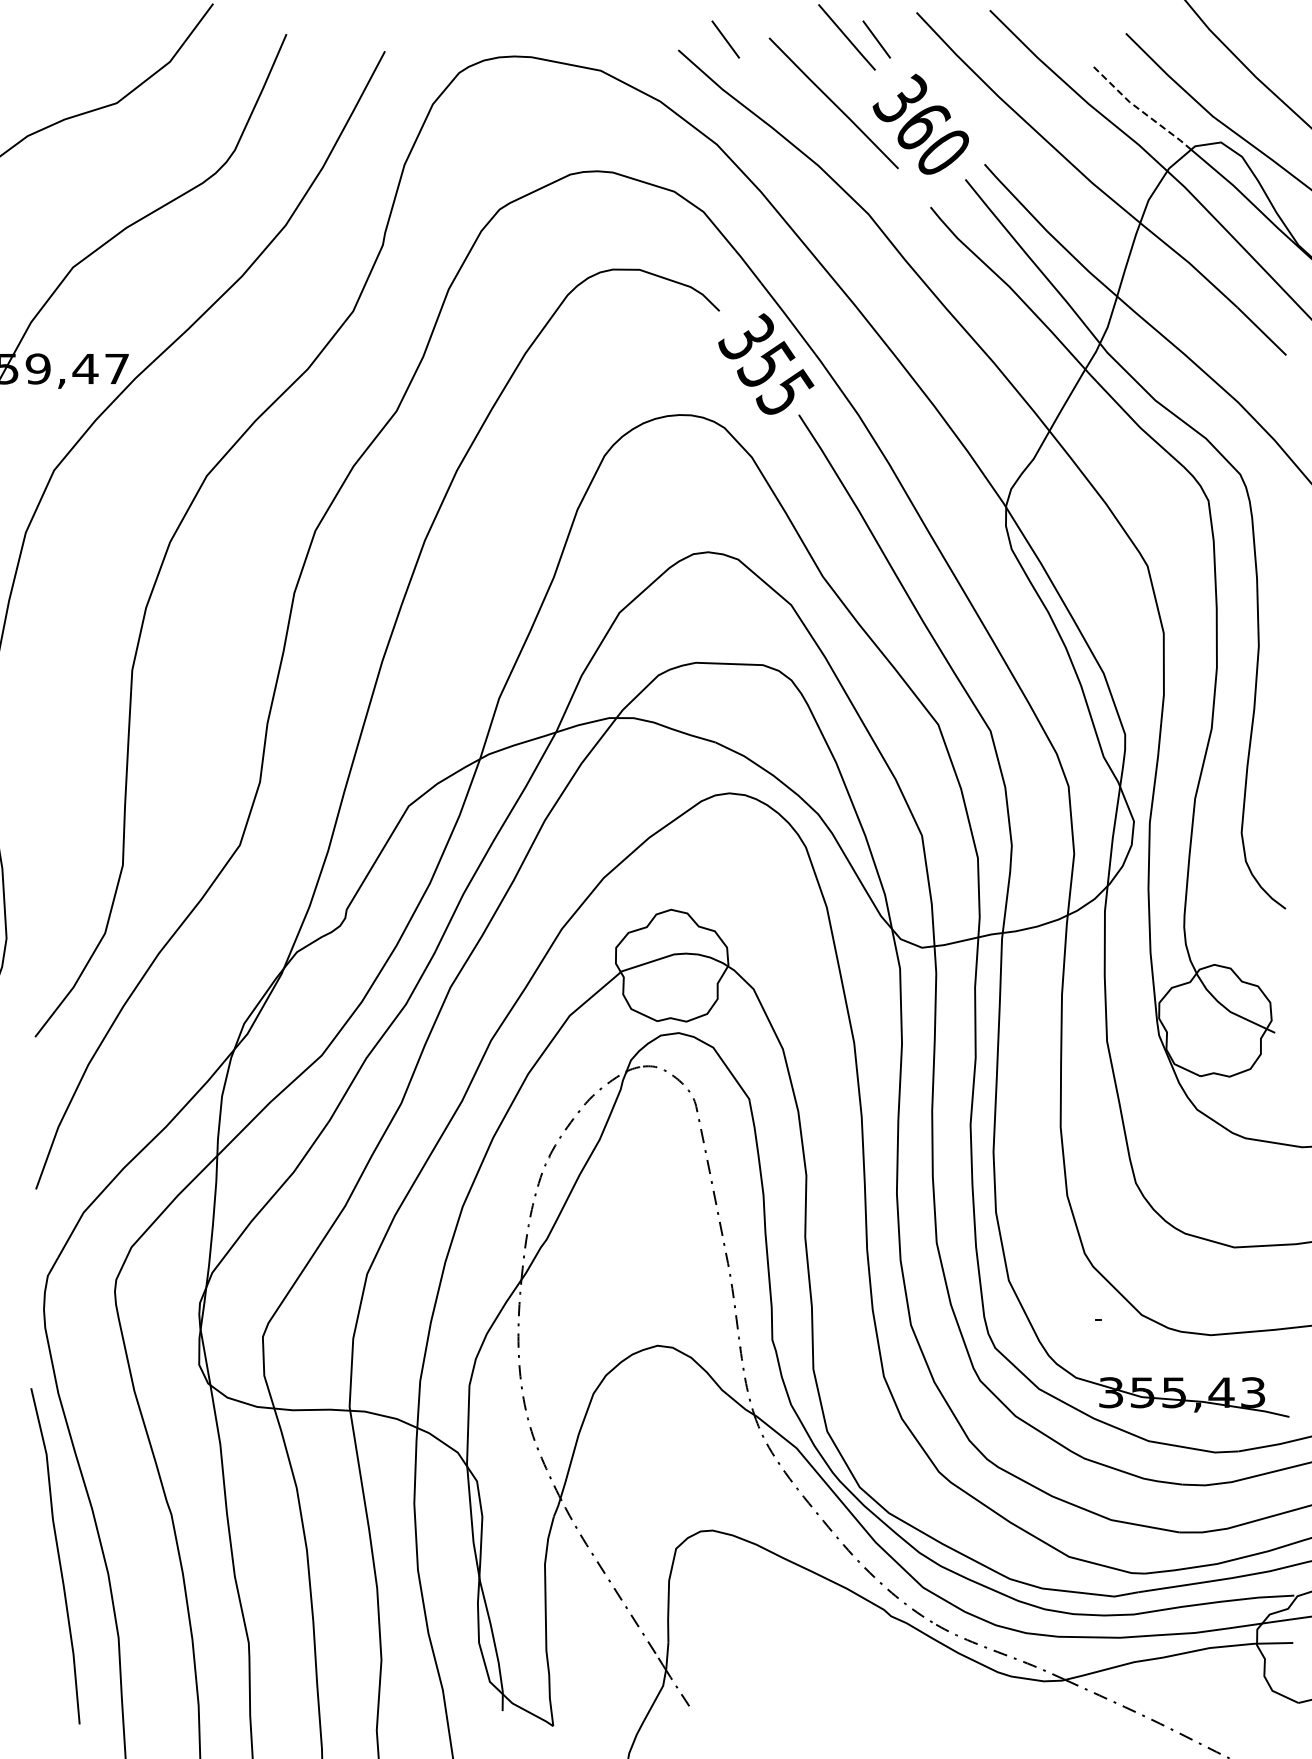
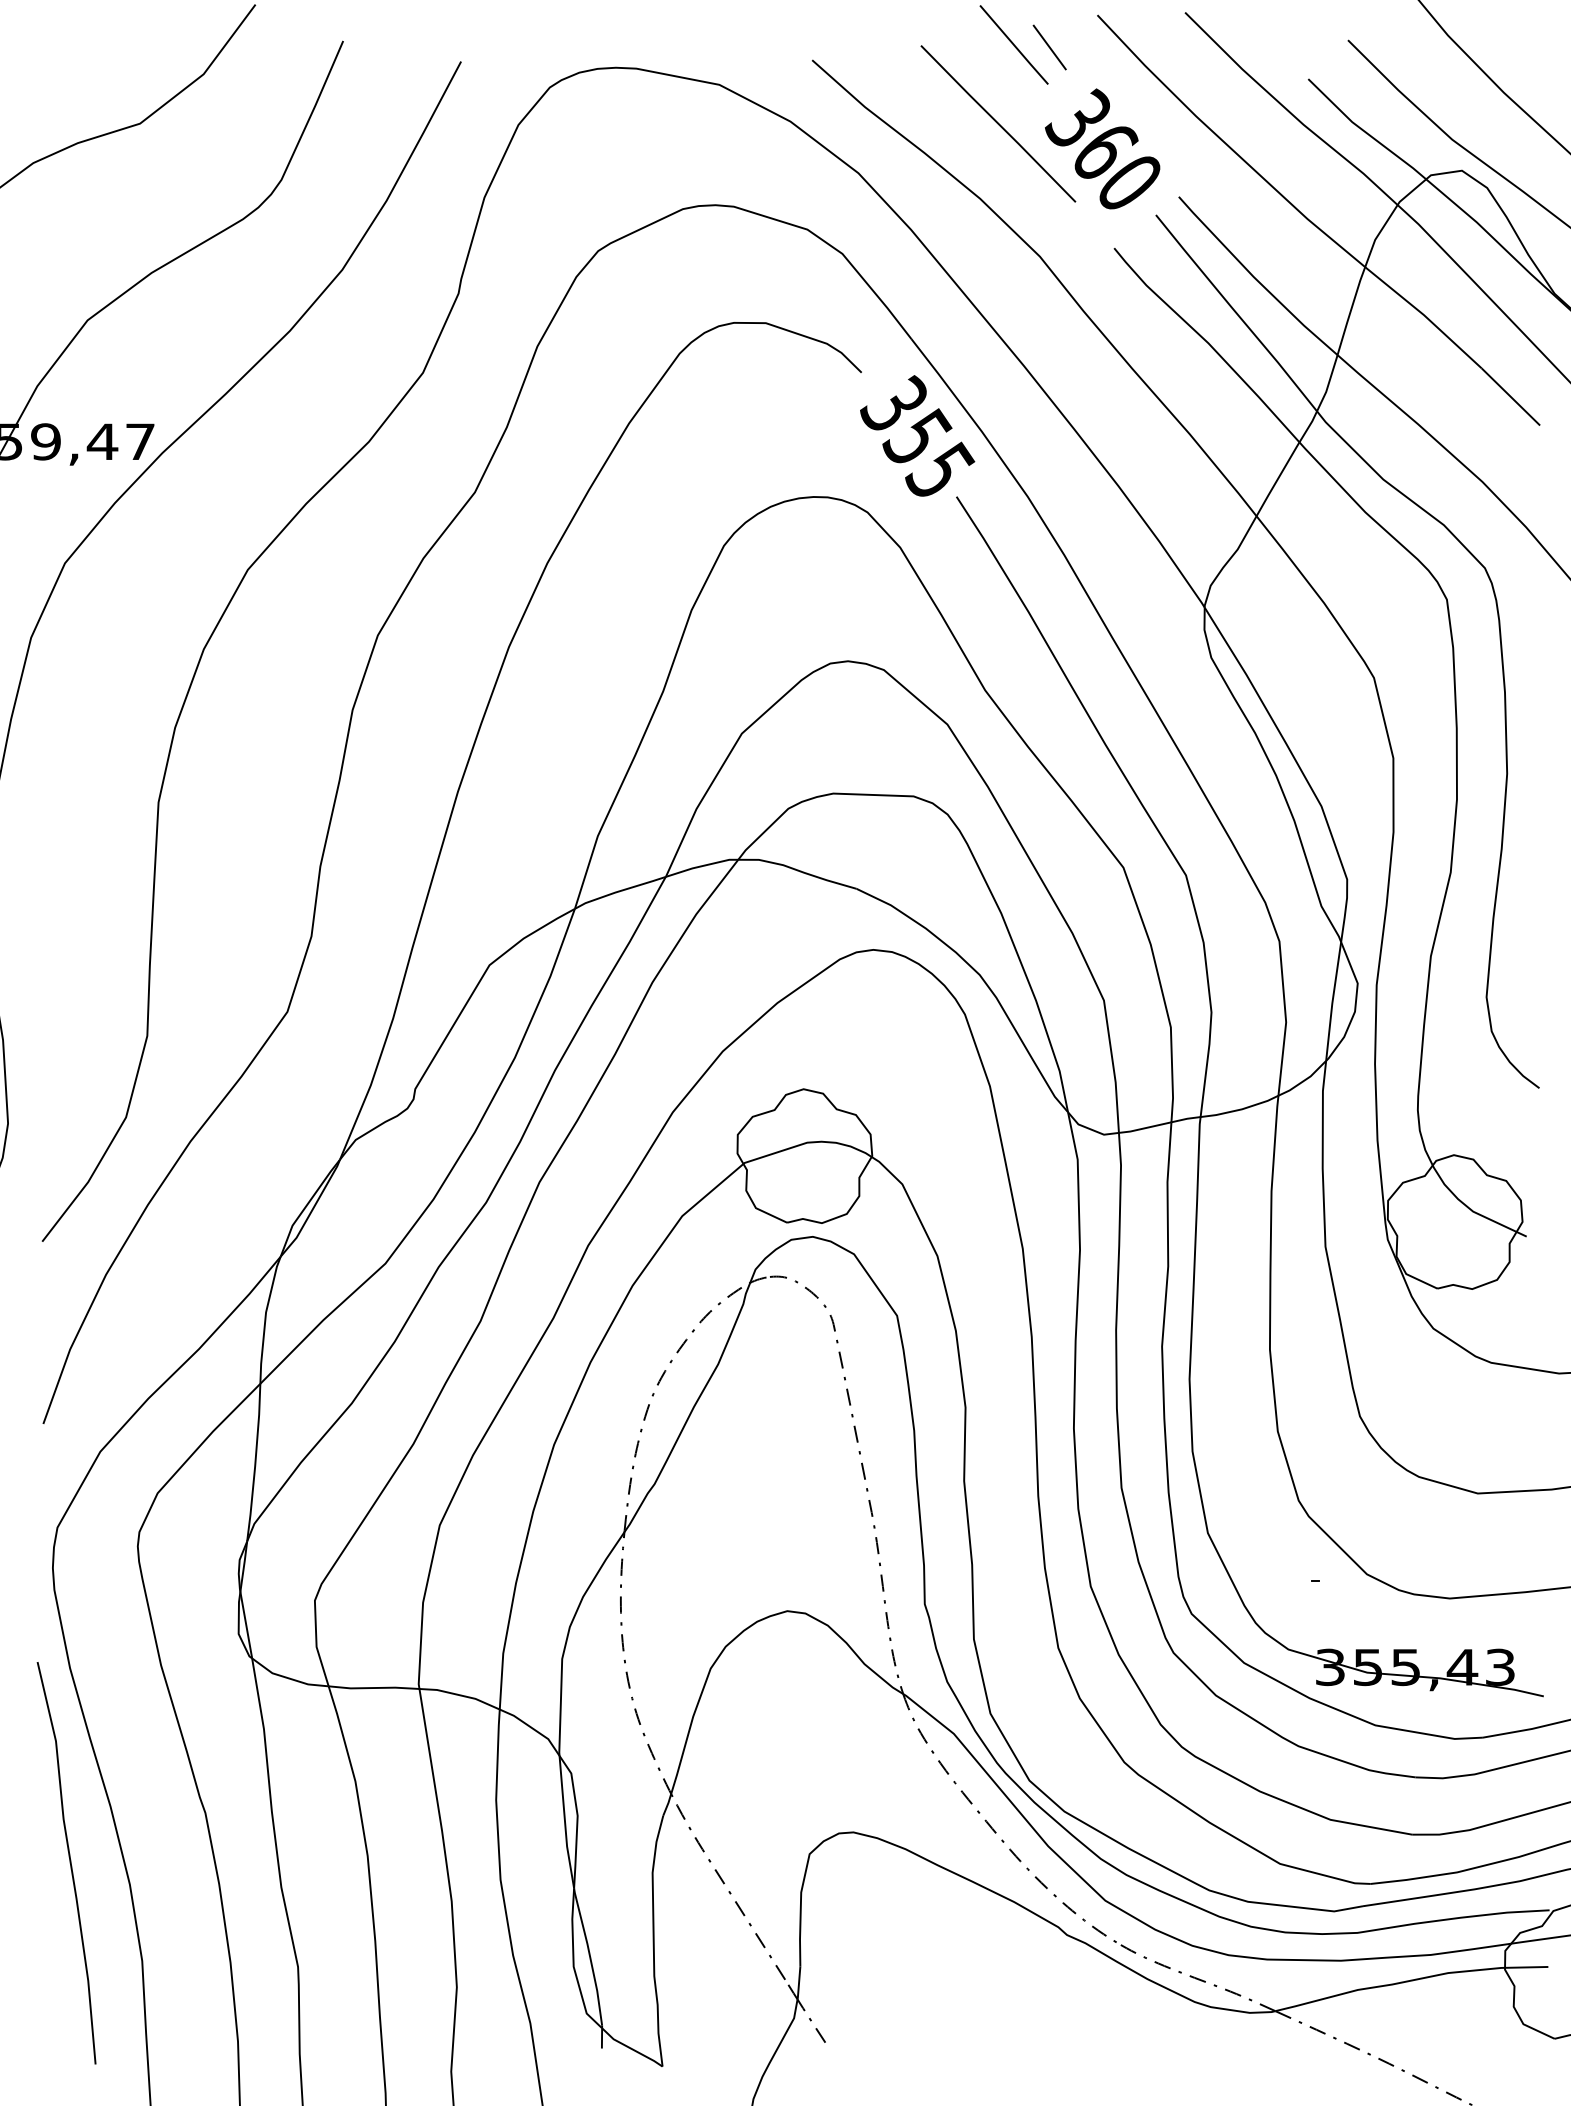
line: (725, 39) -> (868, 47), removed
line: (1139, 109) -> (1364, 131), dashed -> solid

